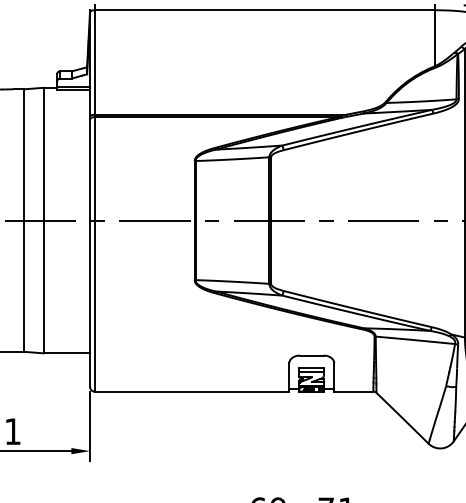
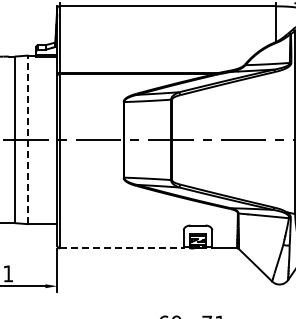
line: (43, 219) -> (27, 139), solid -> dashed
line: (191, 391) -> (121, 248), solid -> dashed

